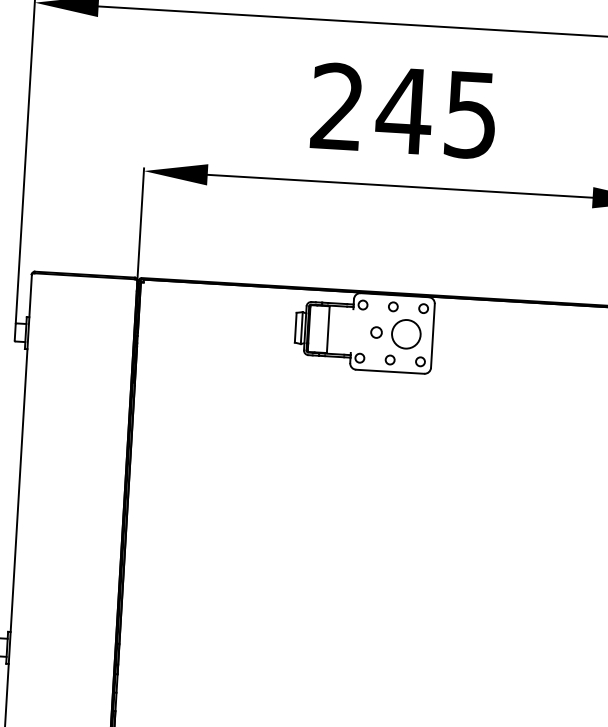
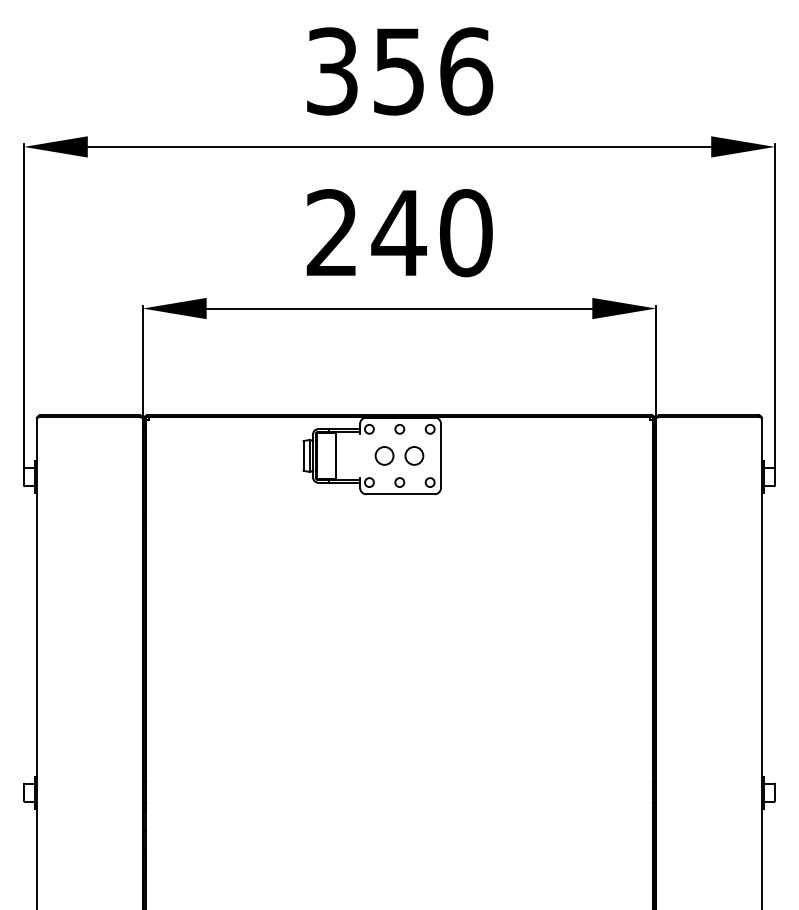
text: (471, 115) -> (466, 233), 245 -> 240
circle: (376, 332) -> (384, 455), size x1.67
circle: (406, 333) -> (414, 455), size x0.62

